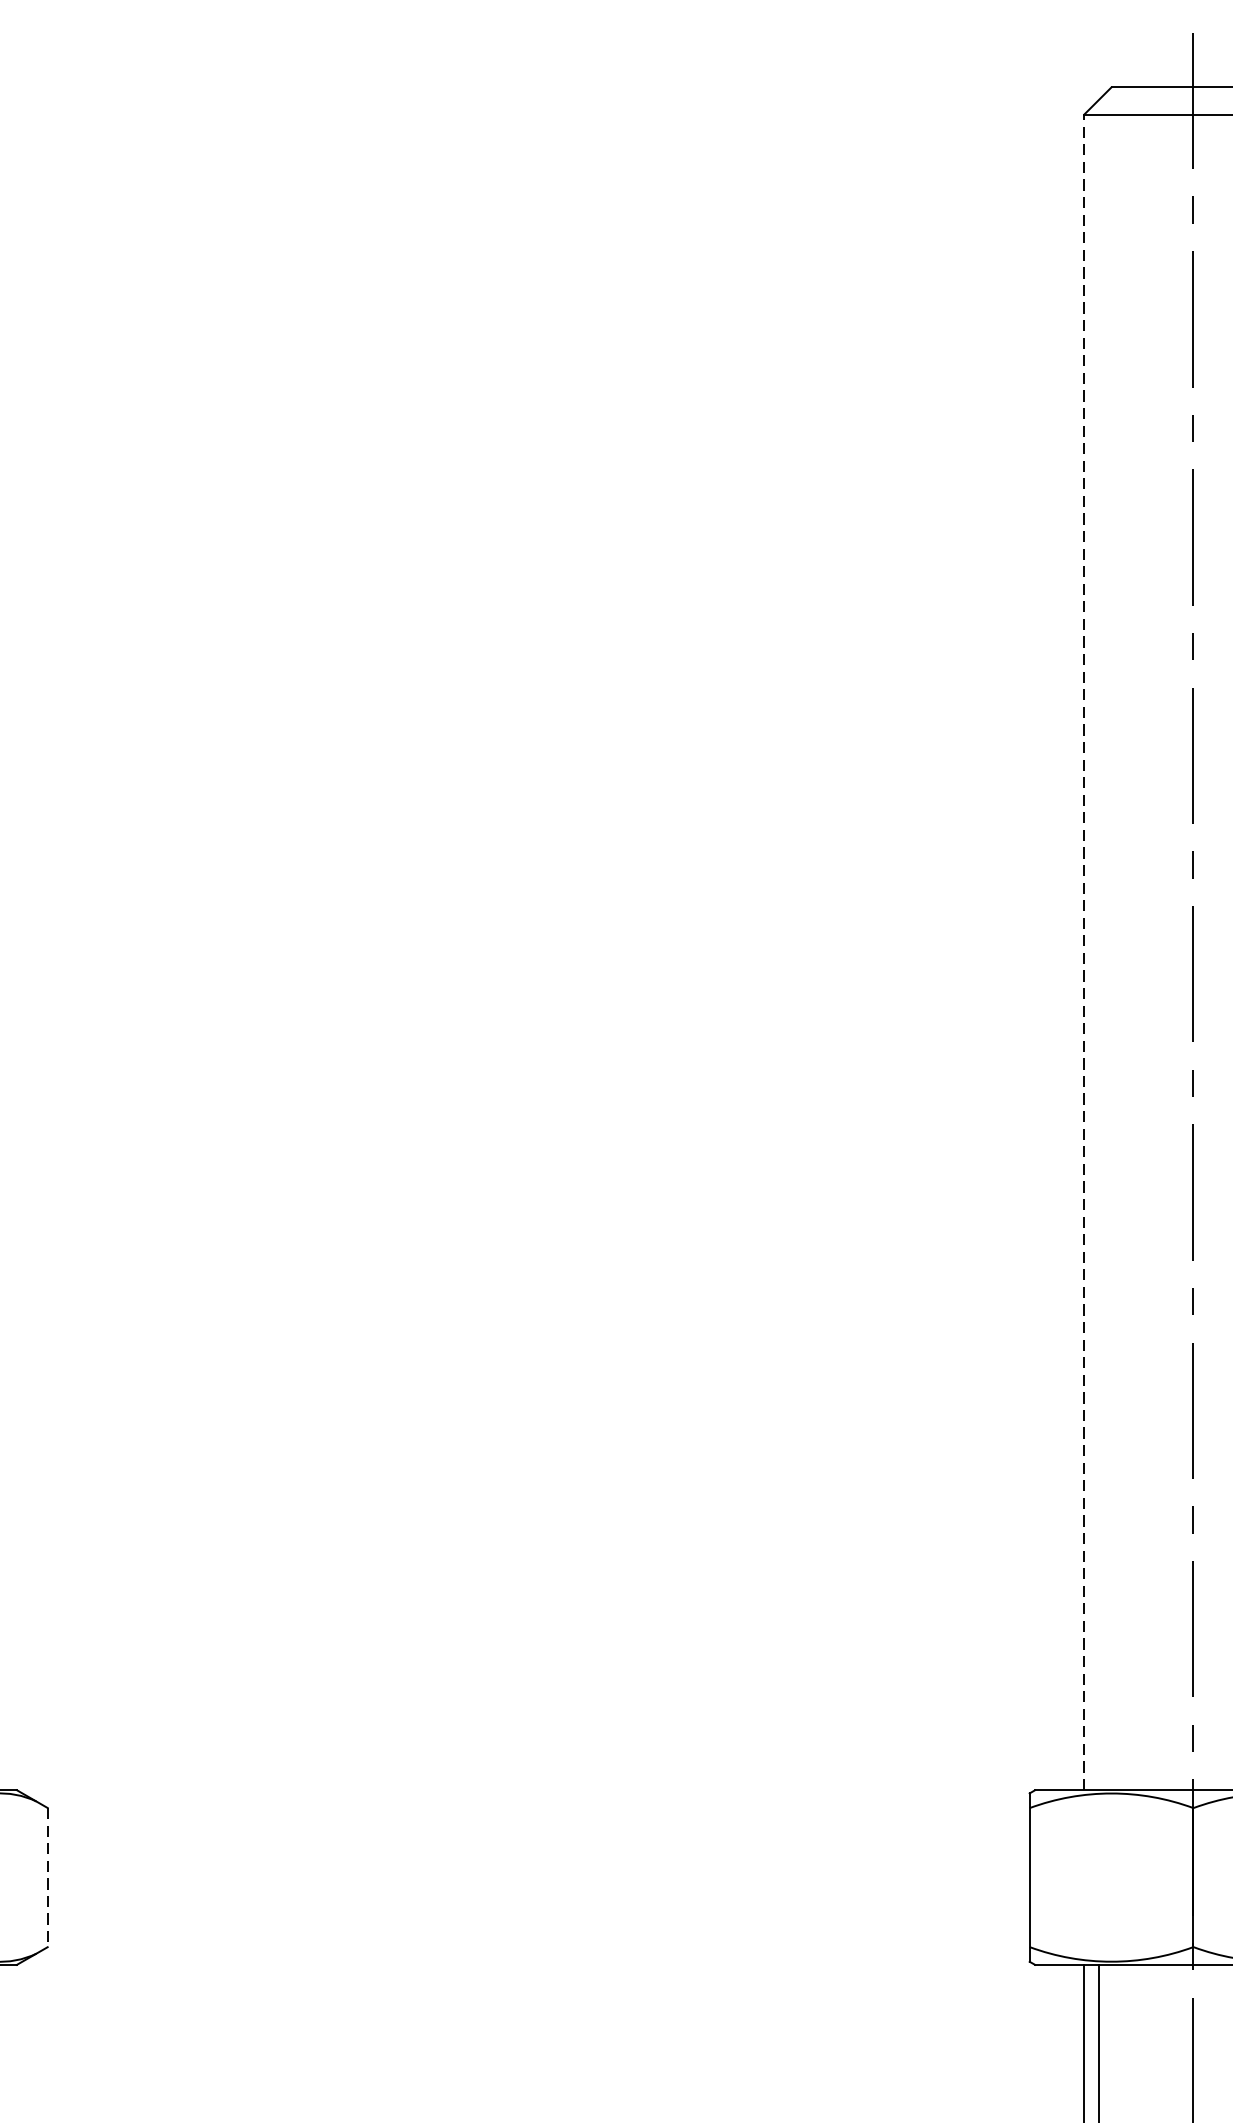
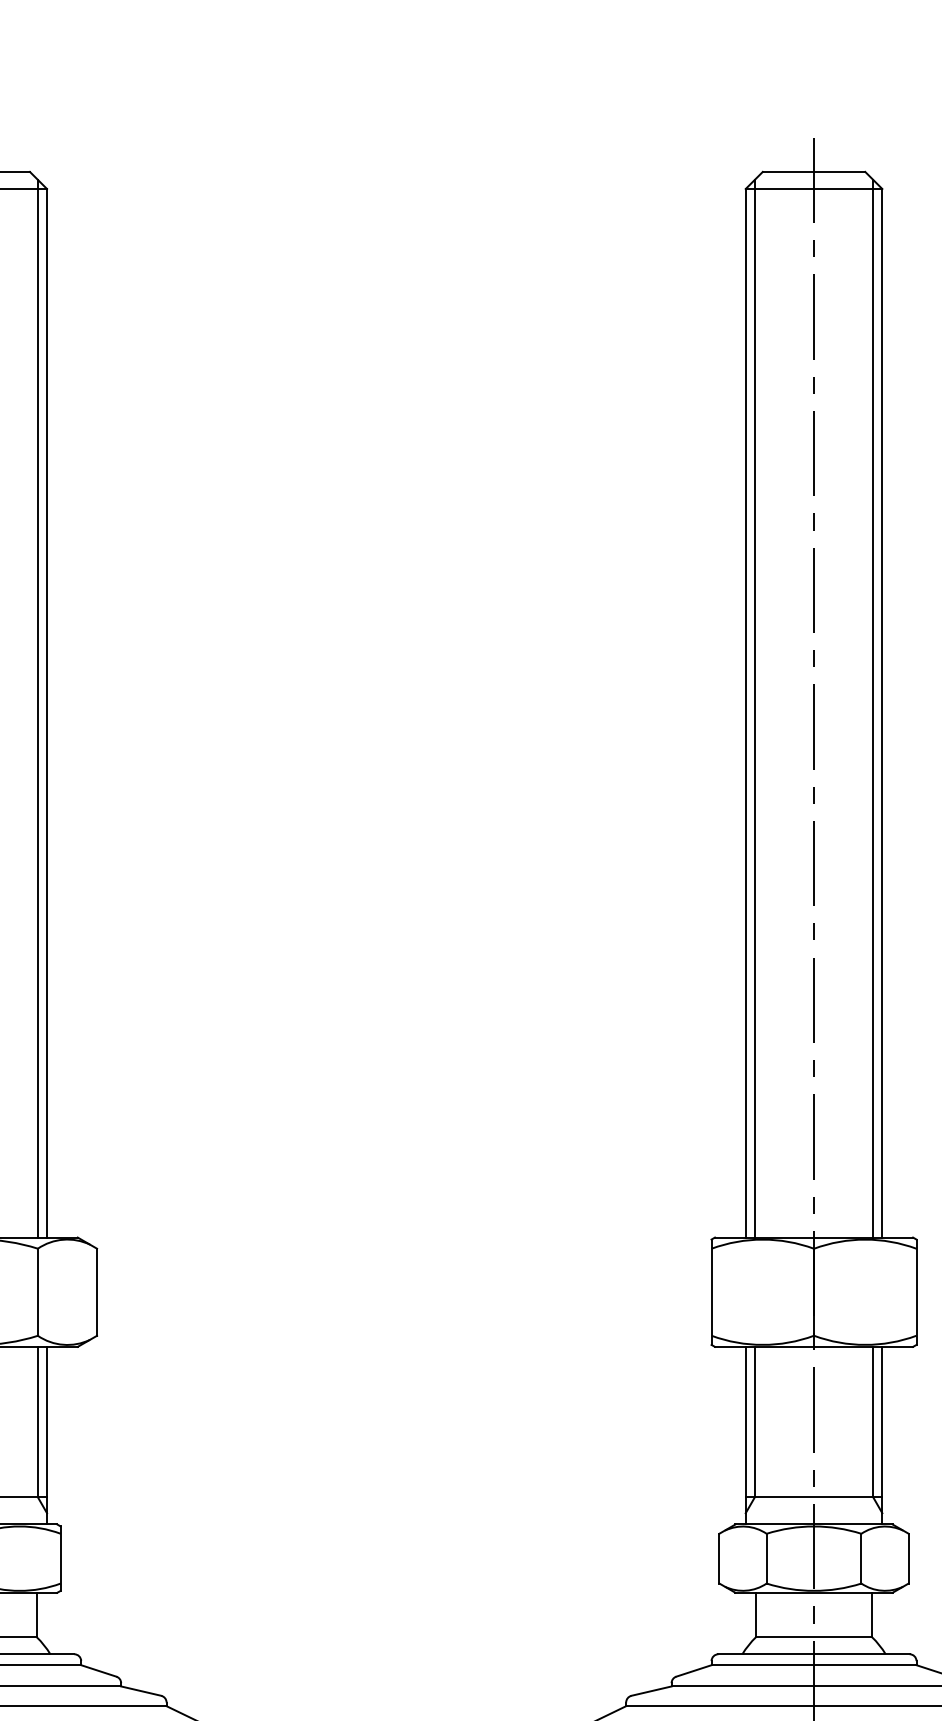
line: (1098, 944) -> (754, 708), added
line: (1083, 951) -> (745, 712), dashed -> solid
line: (48, 1877) -> (97, 1292), dashed -> solid

